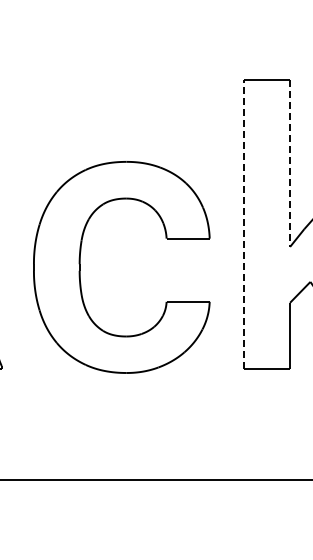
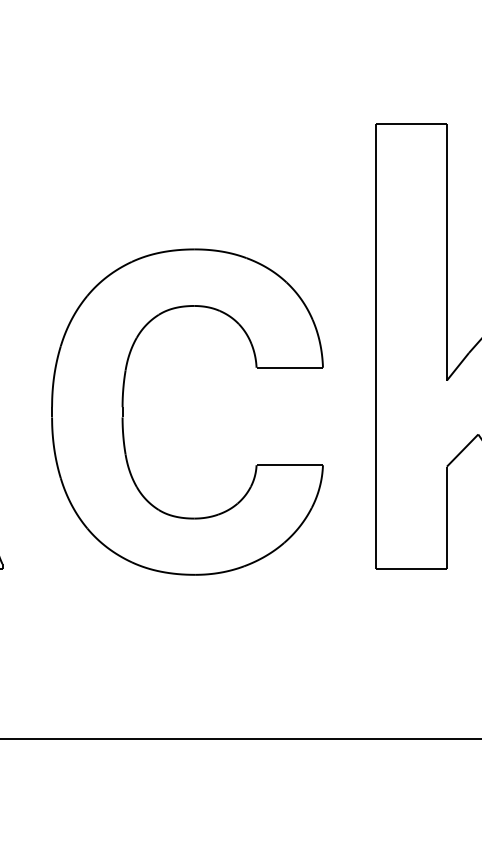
line: (290, 164) -> (447, 253), dashed -> solid
line: (244, 224) -> (376, 345), dashed -> solid

